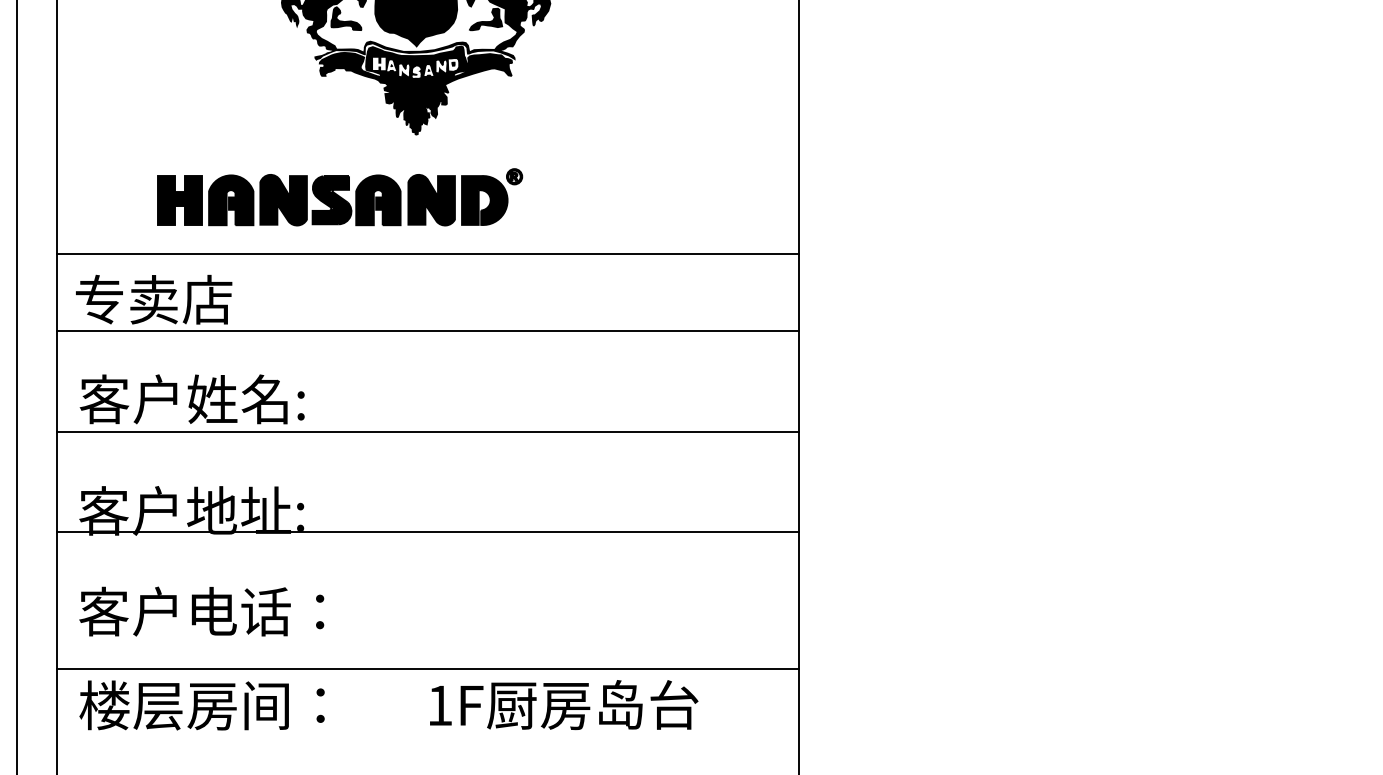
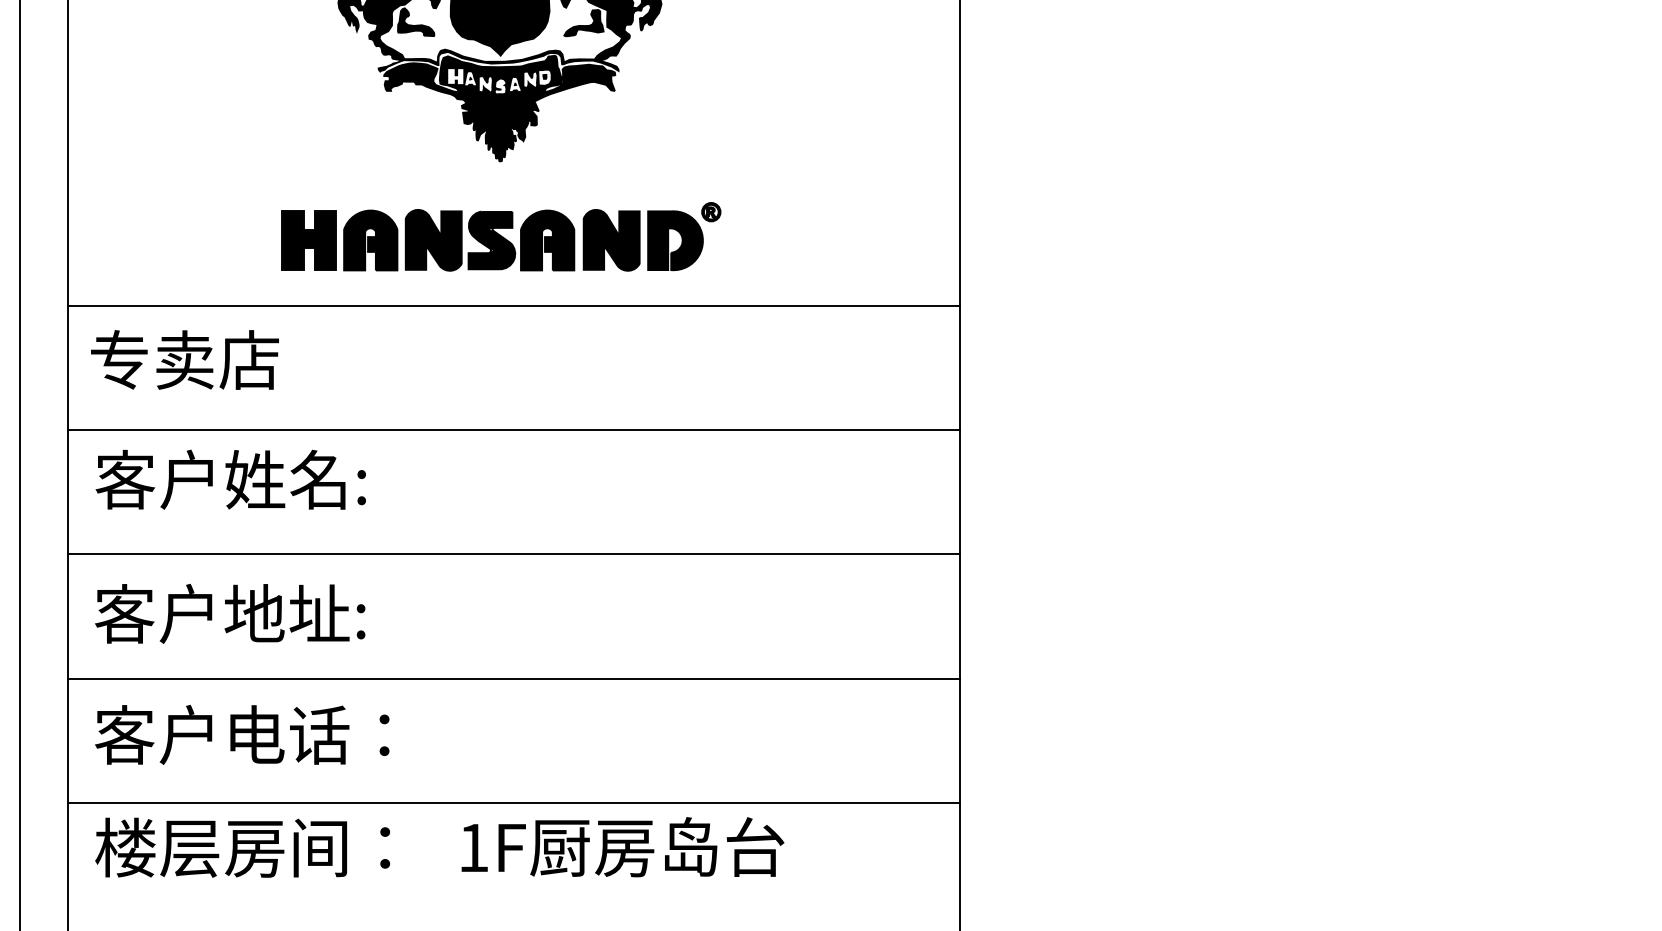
part: (340, 196) -> (501, 236), moved
line: (427, 331) -> (513, 430), moved
line: (427, 432) -> (513, 554), moved
line: (427, 531) -> (513, 678), moved
text: (563, 705) -> (622, 847), moved

